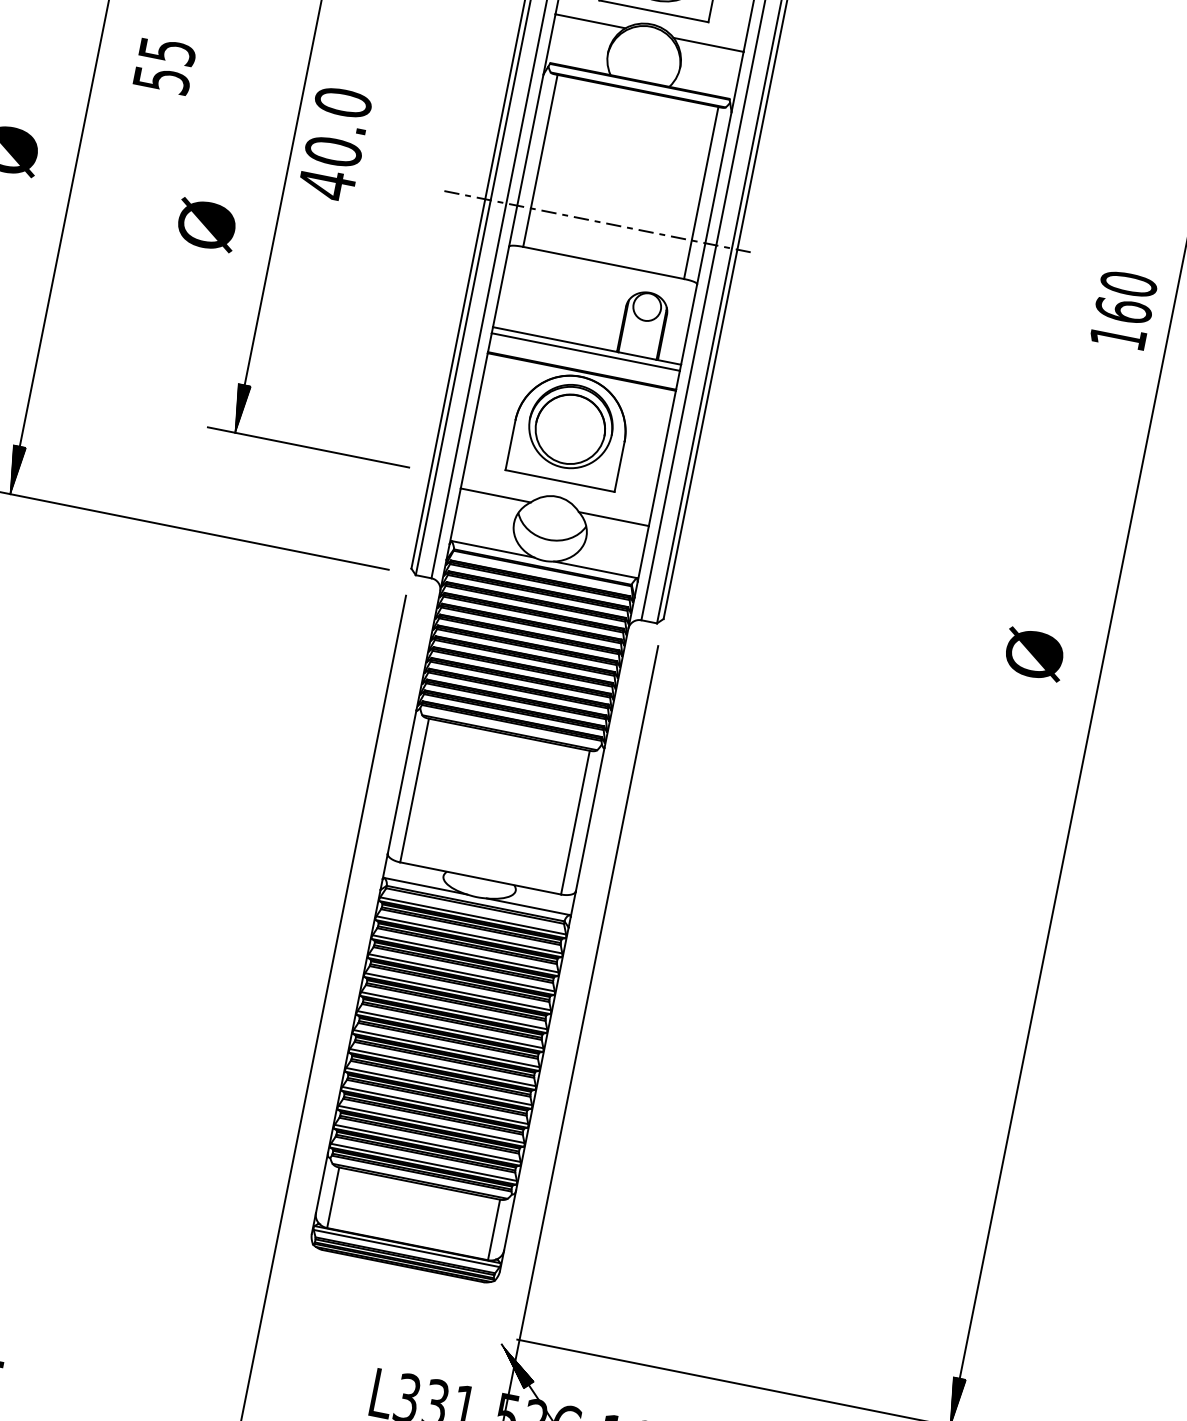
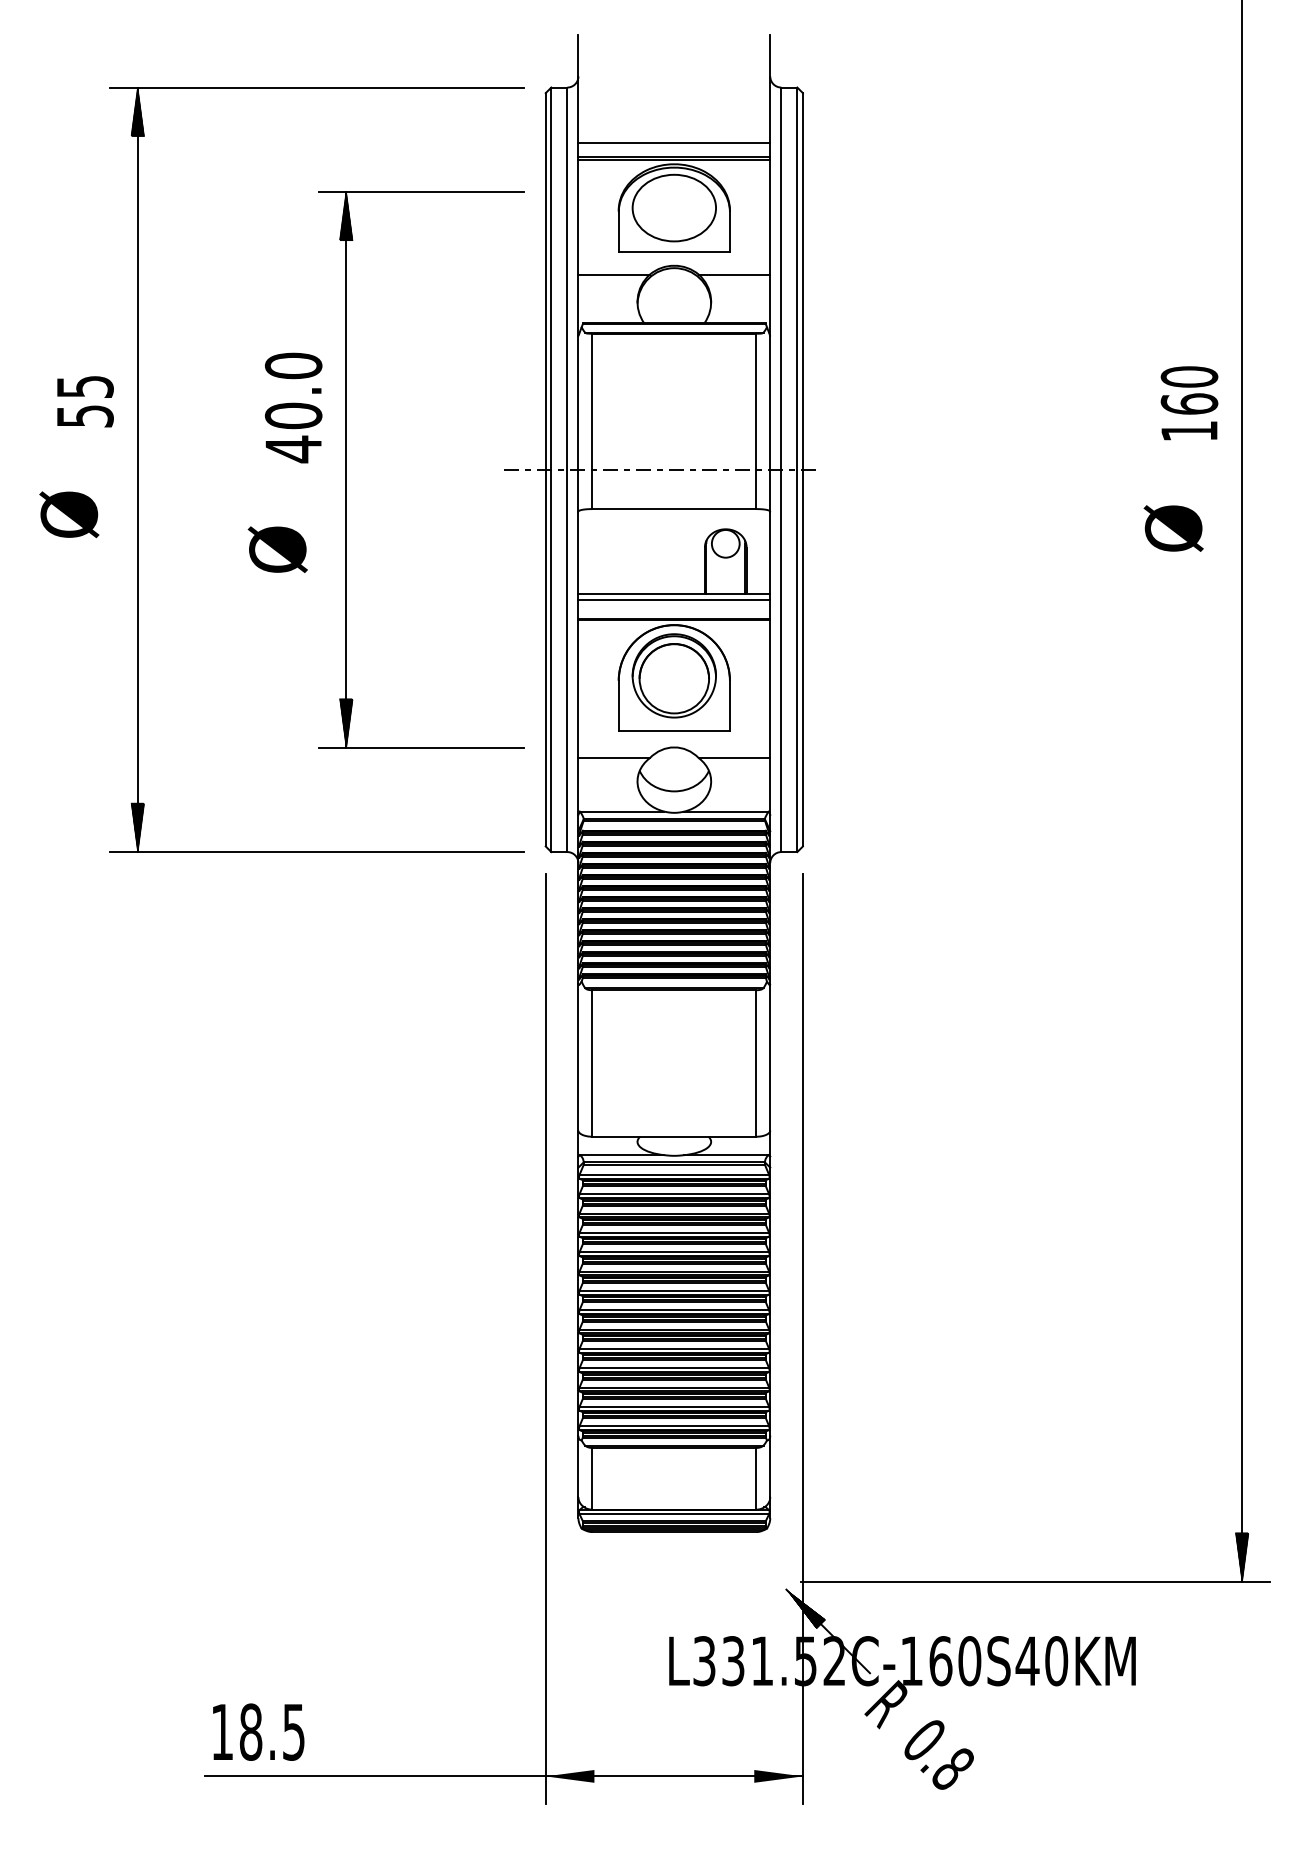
text: (164, 65) -> (85, 401), moved
text: (335, 143) -> (293, 407), moved
text: (1123, 310) -> (1189, 403), moved
text: (1034, 654) -> (1173, 528), moved

